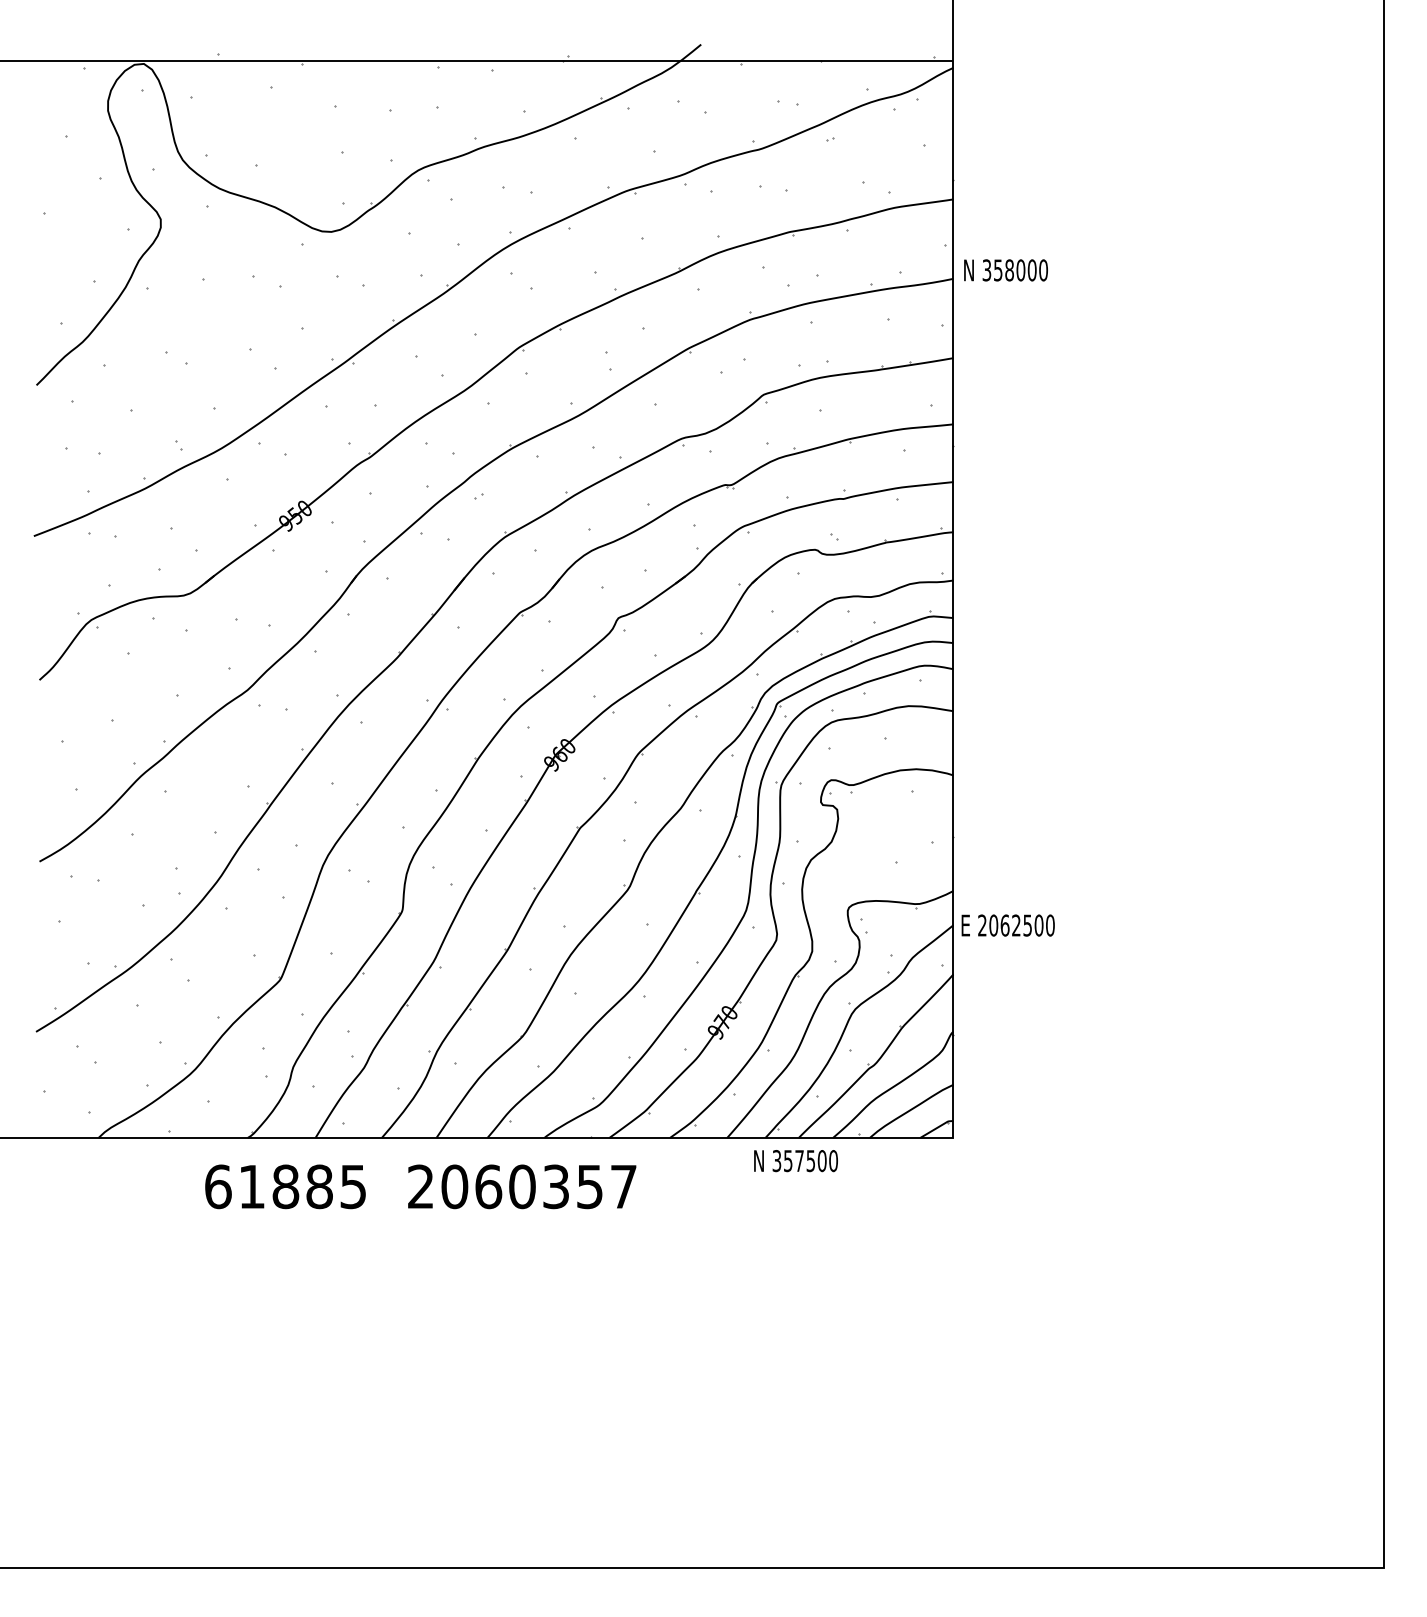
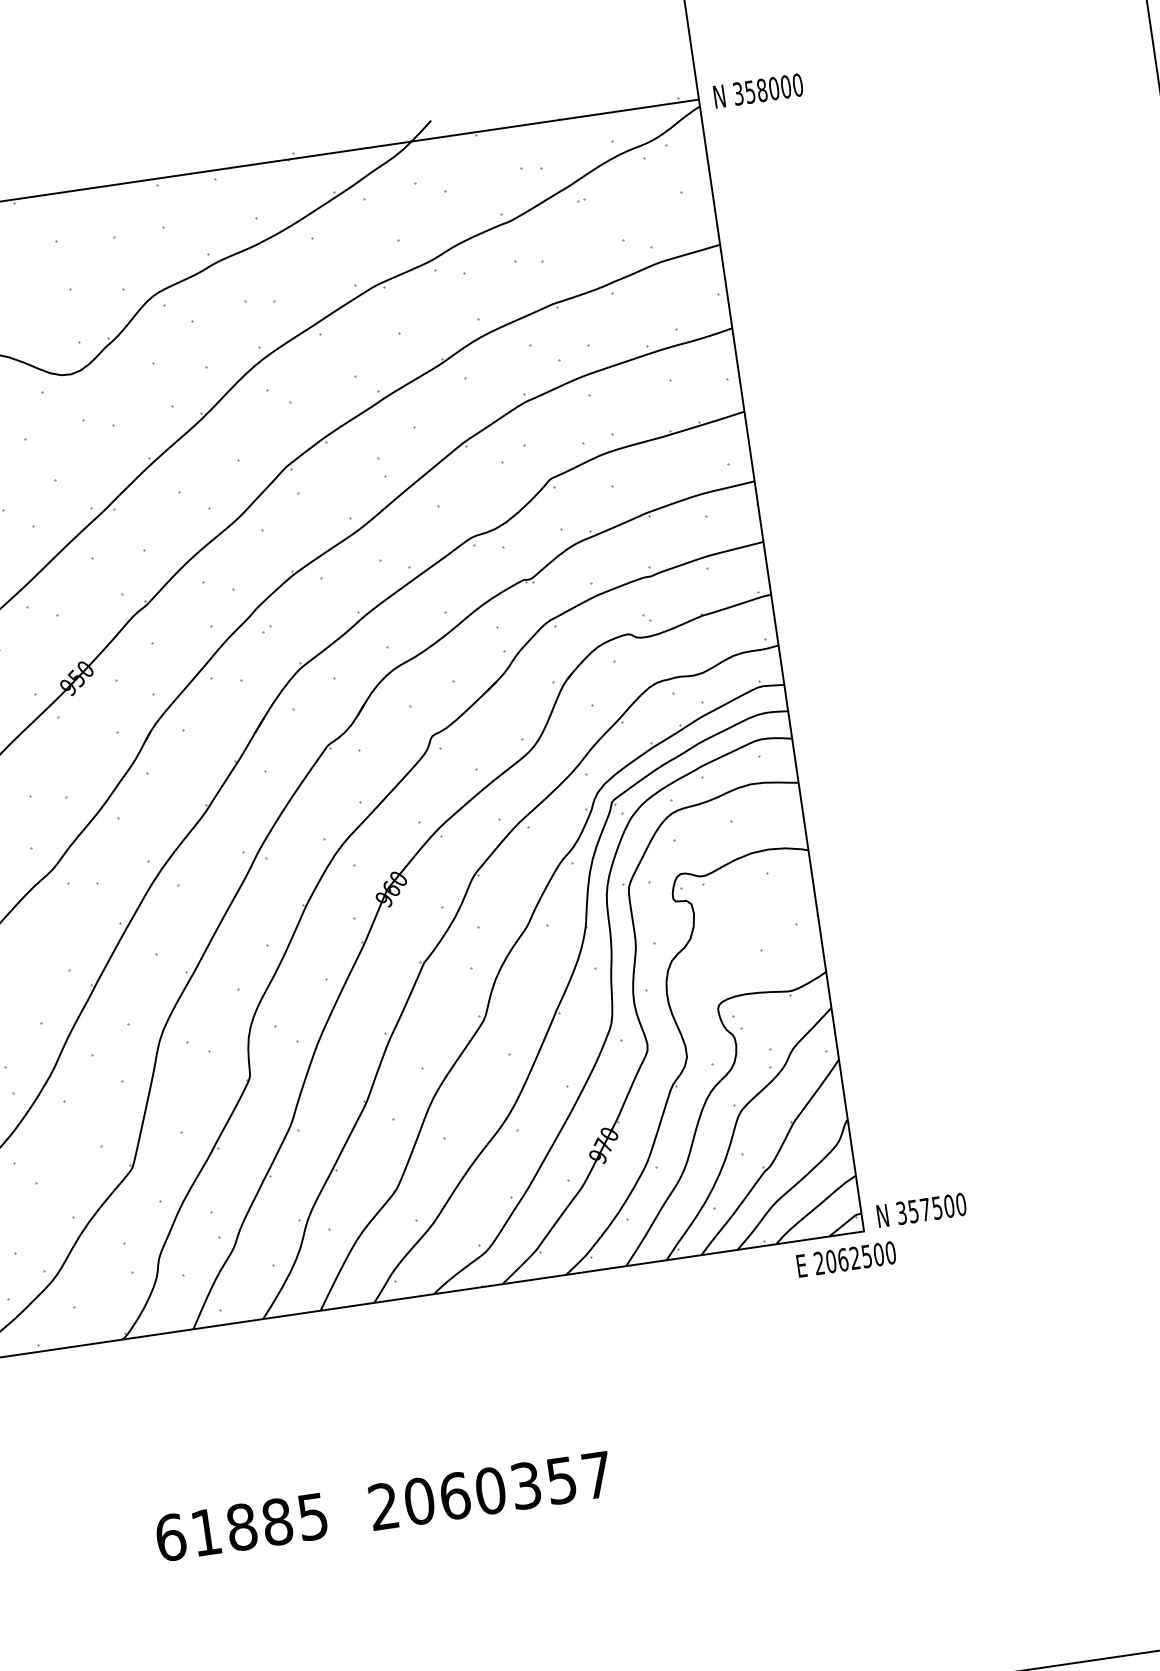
text: (1005, 270) -> (757, 91), moved
text: (1007, 925) -> (845, 1259), moved
text: (795, 1161) -> (921, 1210), moved
text: (420, 1186) -> (383, 1506), moved

